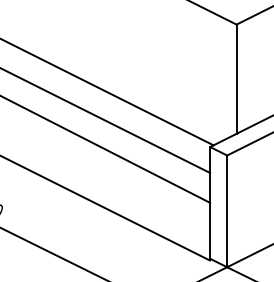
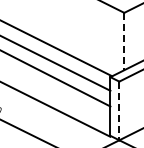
line: (236, 79) -> (124, 41), solid -> dashed
line: (227, 212) -> (119, 111), solid -> dashed

